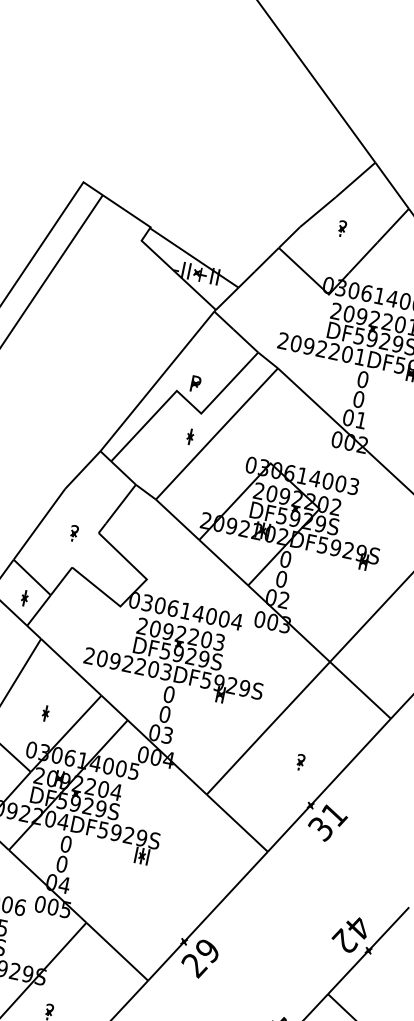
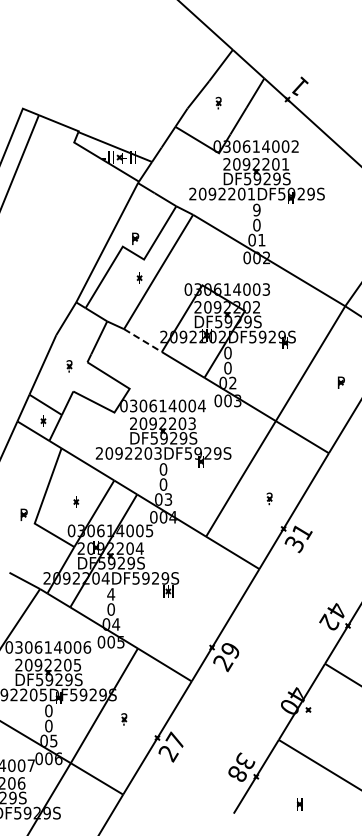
text: (362, 380) -> (256, 210), 0 -> 9
line: (178, 519) -> (143, 340), solid -> dashed
text: (66, 844) -> (111, 594), 0 -> 4

